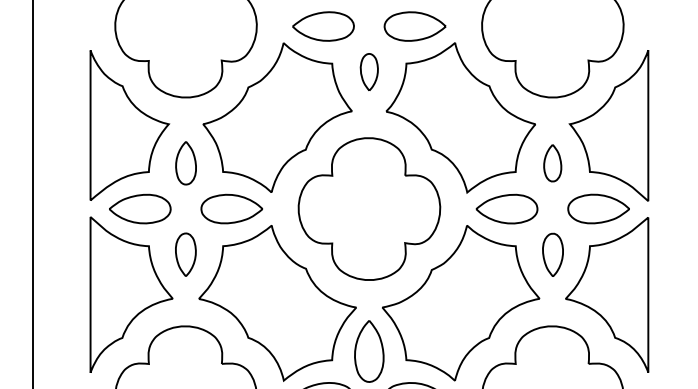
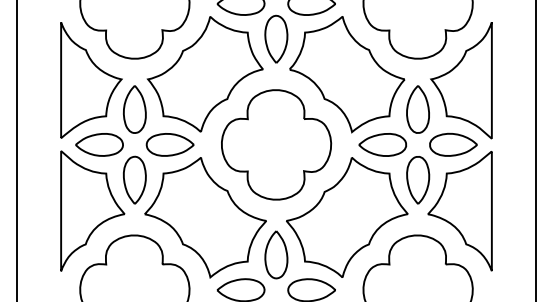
part: (369, 71) -> (276, 38), size x1.67
part: (185, 163) -> (134, 109), size x1.43
part: (552, 163) -> (417, 109), size x1.67
part: (185, 253) -> (134, 179), size x1.43
part: (553, 255) -> (418, 180), size x1.43

